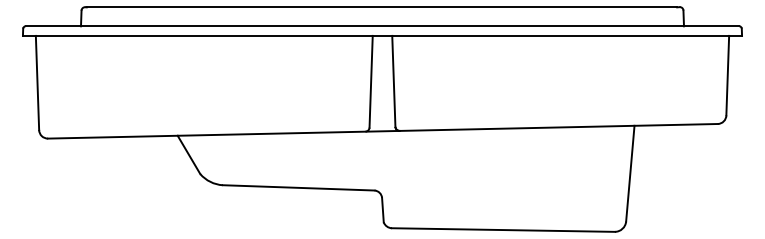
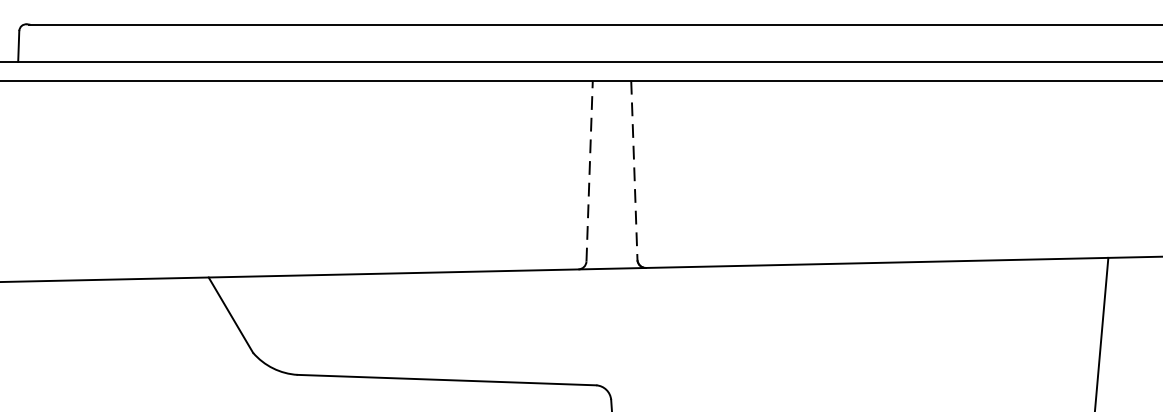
line: (371, 81) -> (590, 170), solid -> dashed
line: (393, 81) -> (633, 170), solid -> dashed

